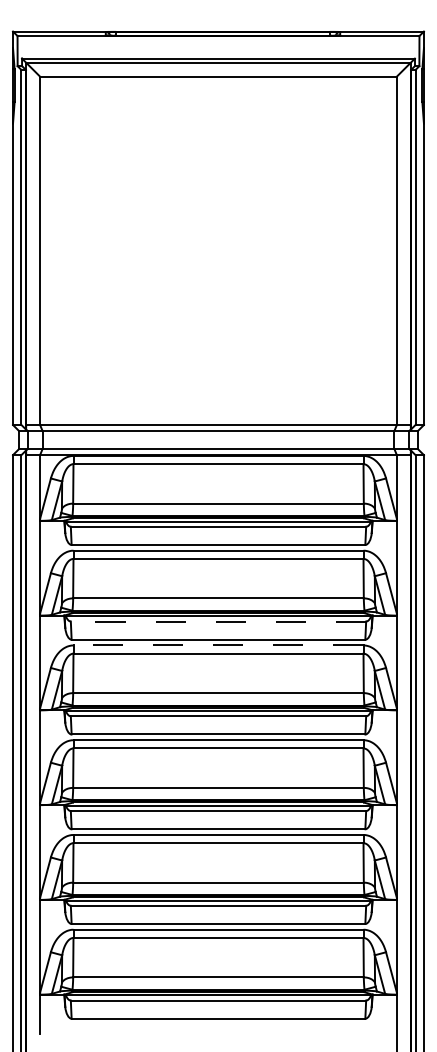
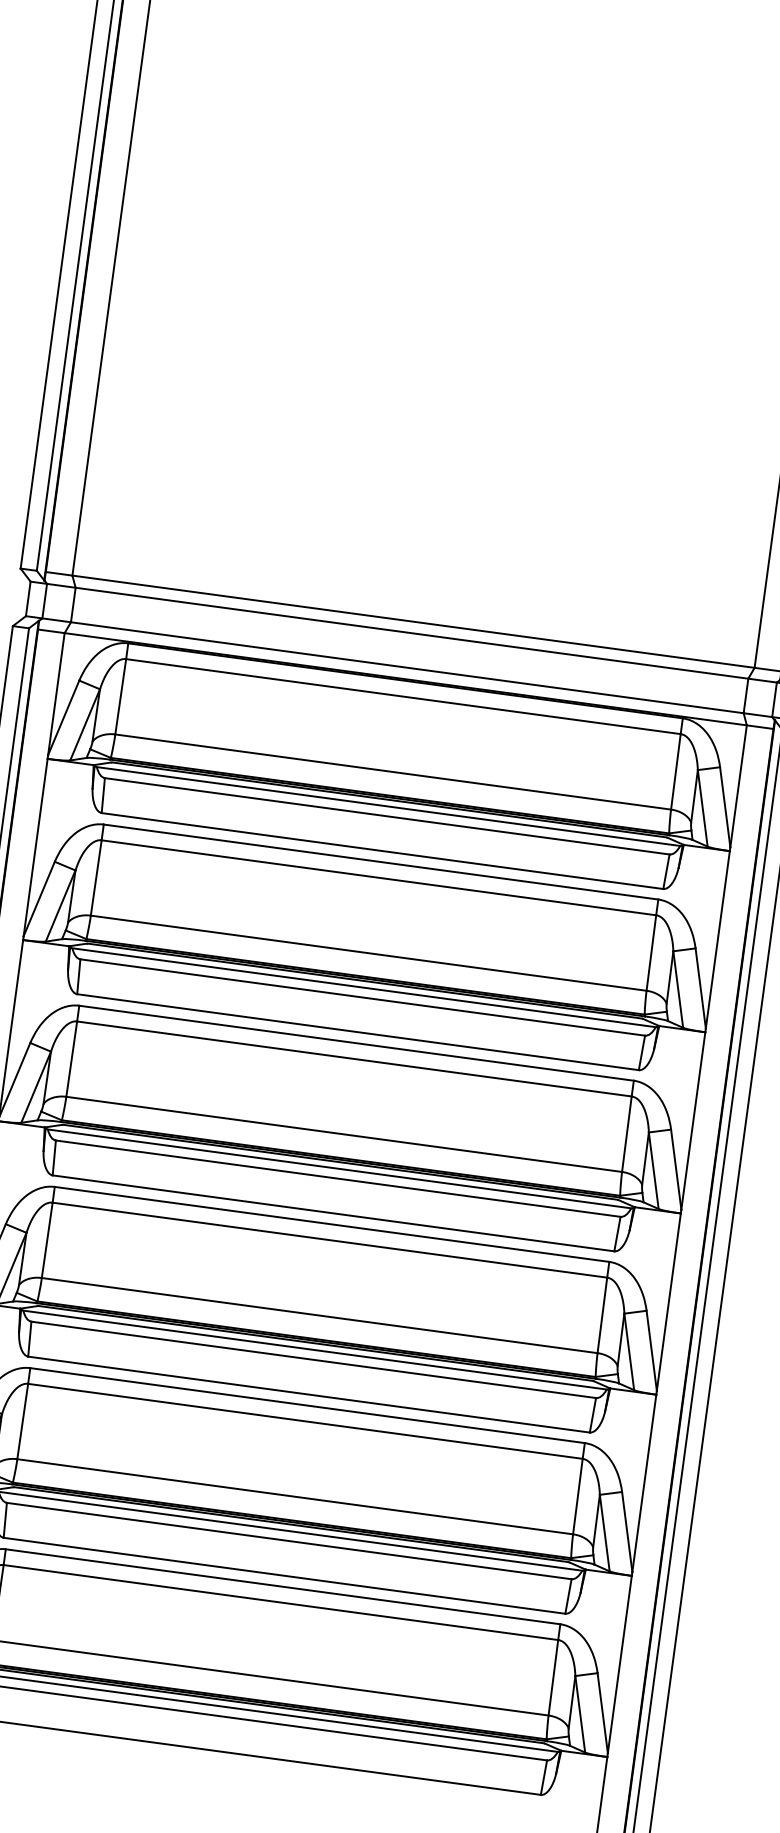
line: (218, 621) -> (362, 997), dashed -> solid
line: (218, 645) -> (356, 1043), dashed -> solid

